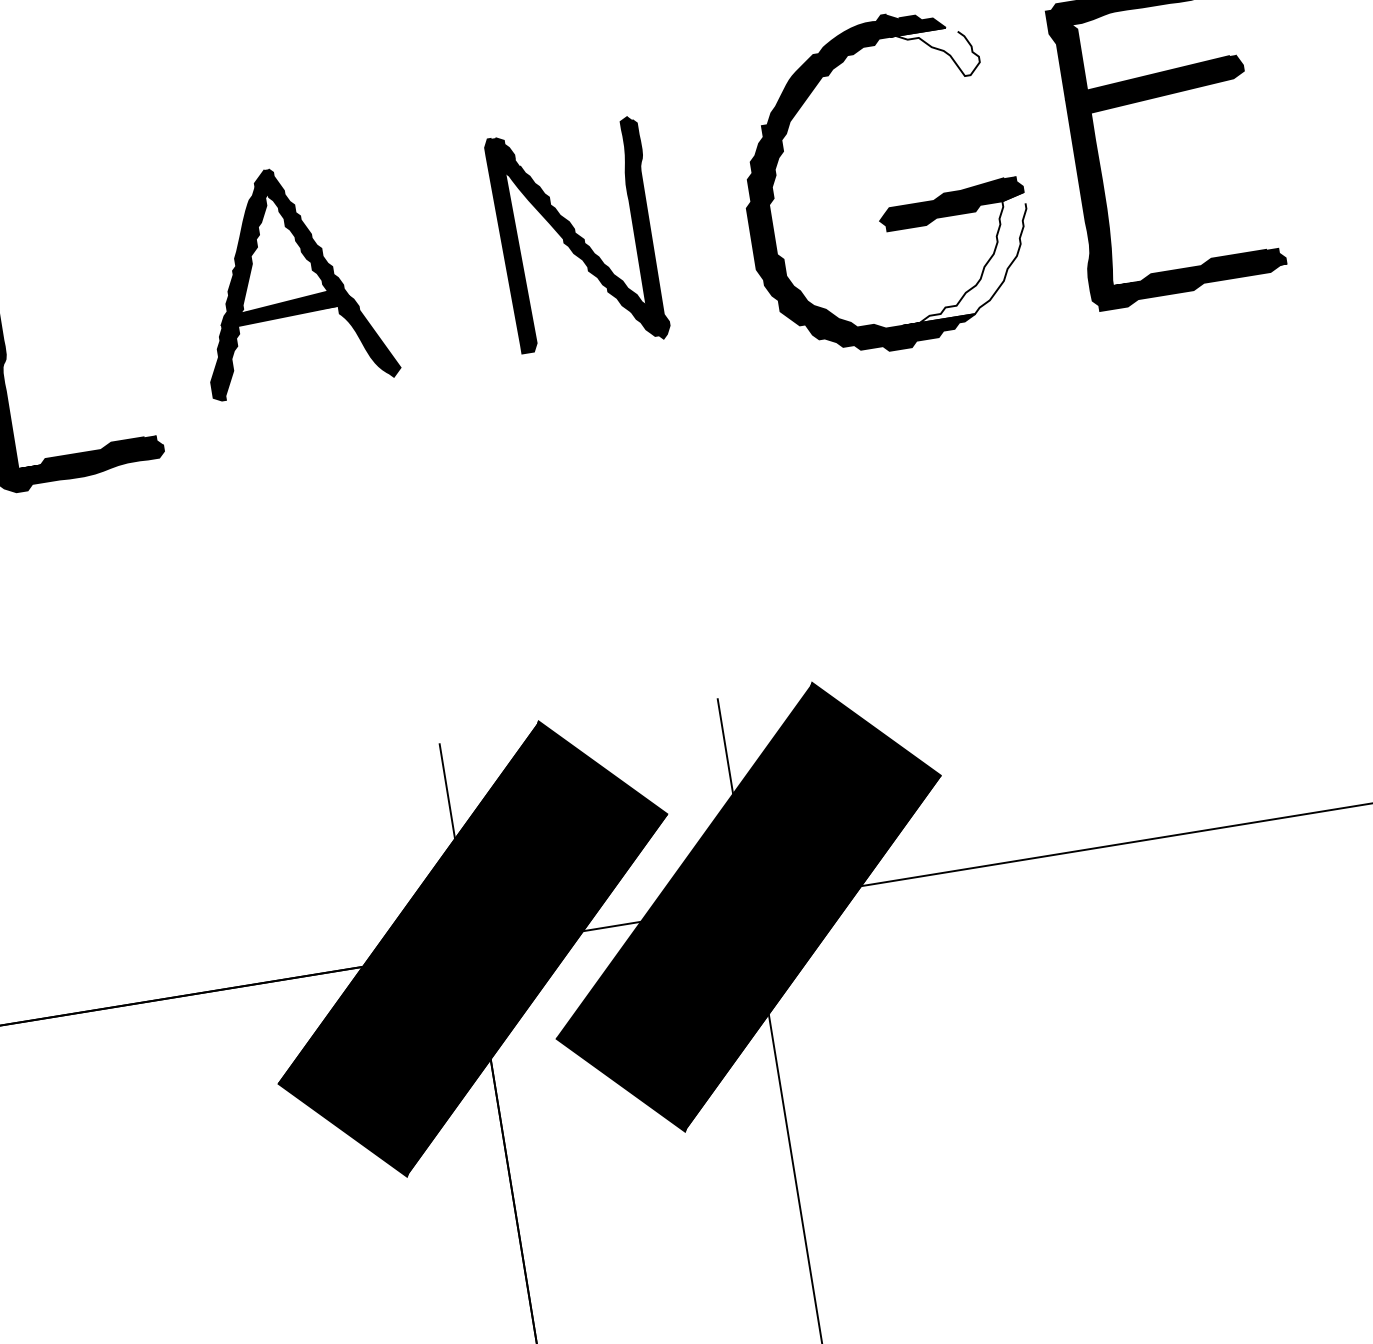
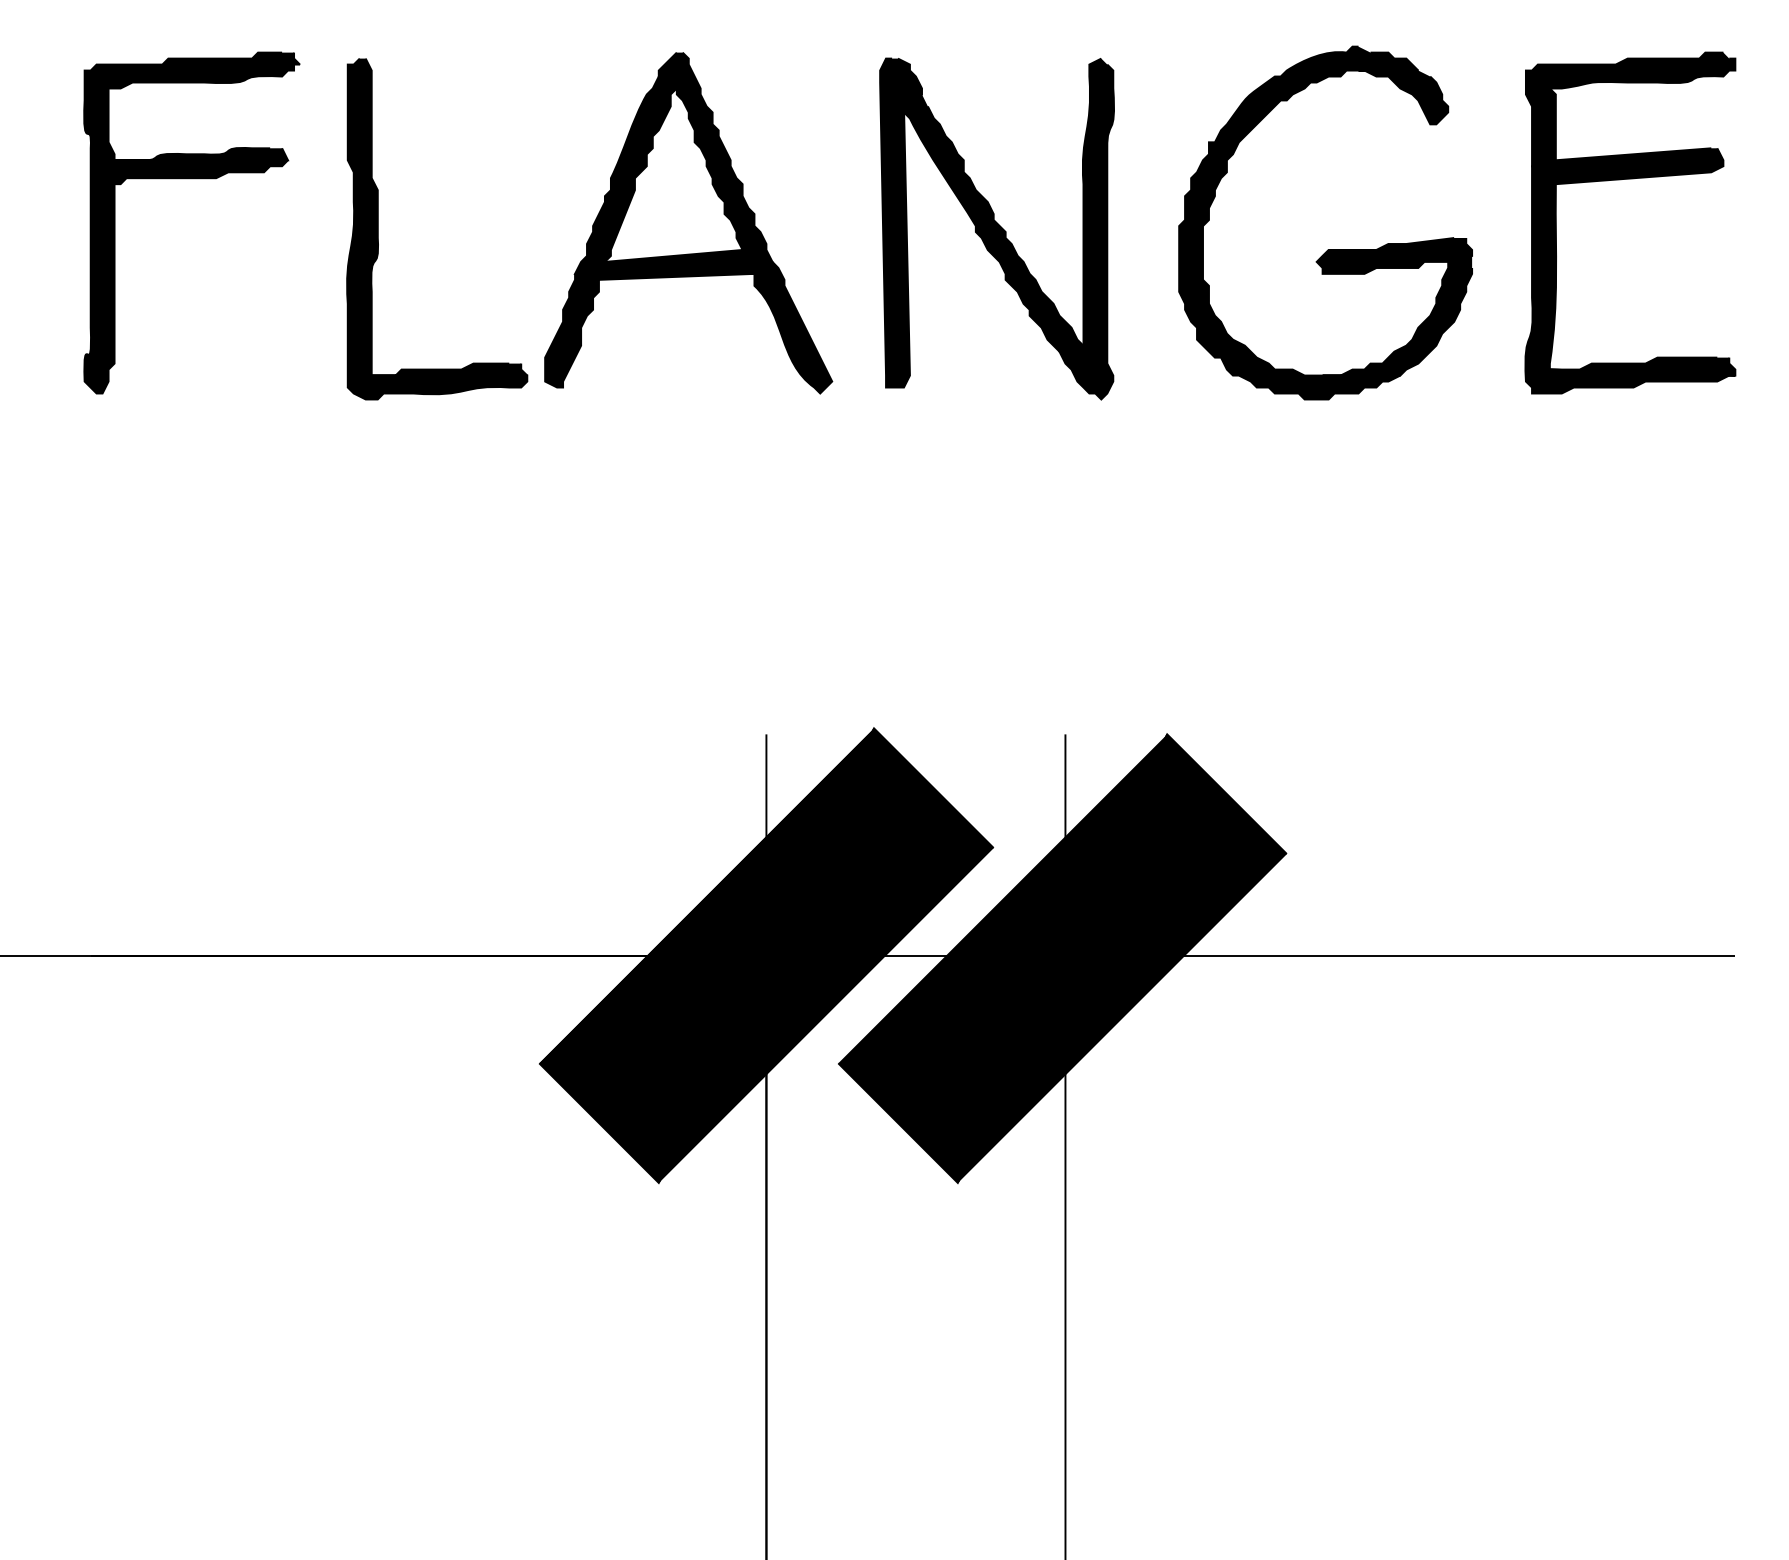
fill: (936, 55) -> (1403, 97), added
part: (577, 238) -> (996, 228), size x1.43
fill: (963, 258) -> (1397, 315), added
part: (290, 279) -> (688, 223), size x1.43

